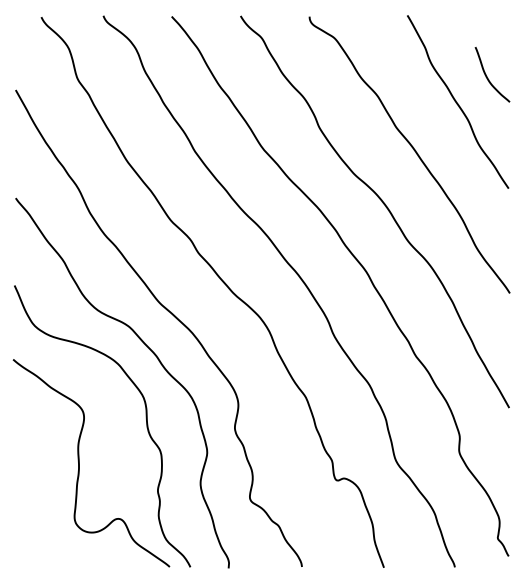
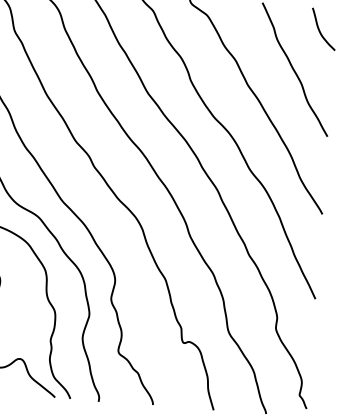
curve: (487, 76) -> (319, 30), moved

